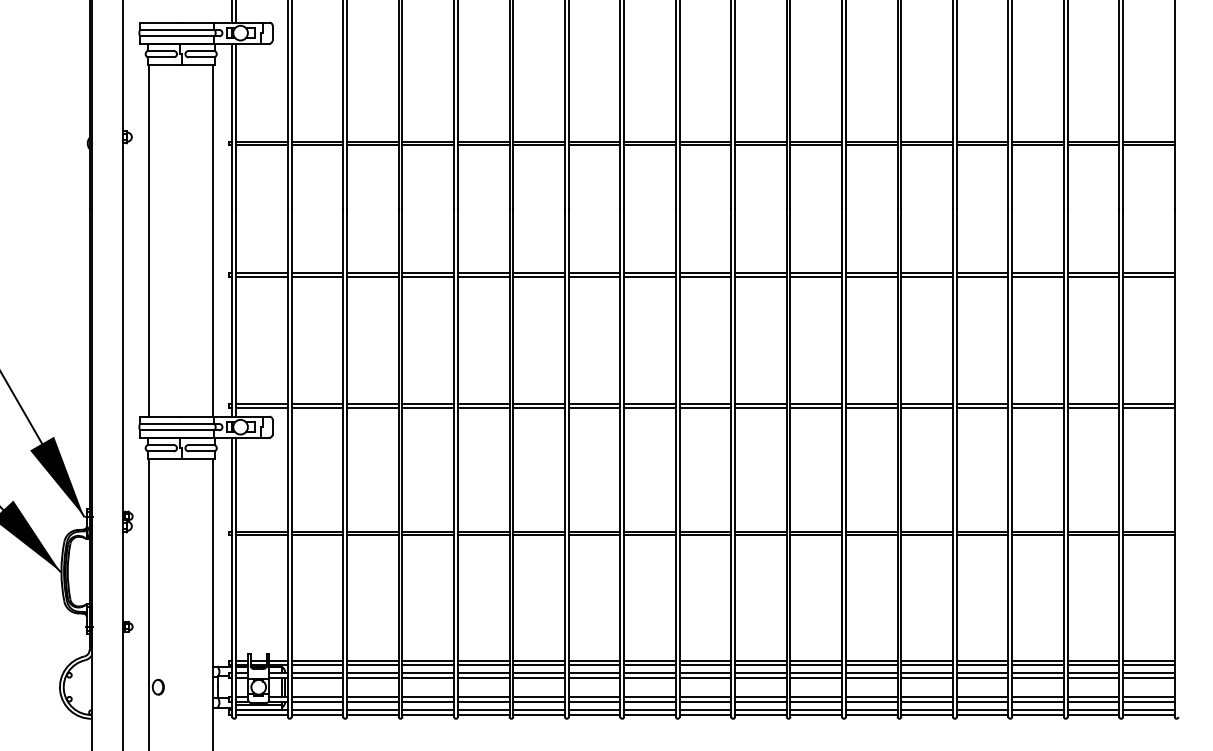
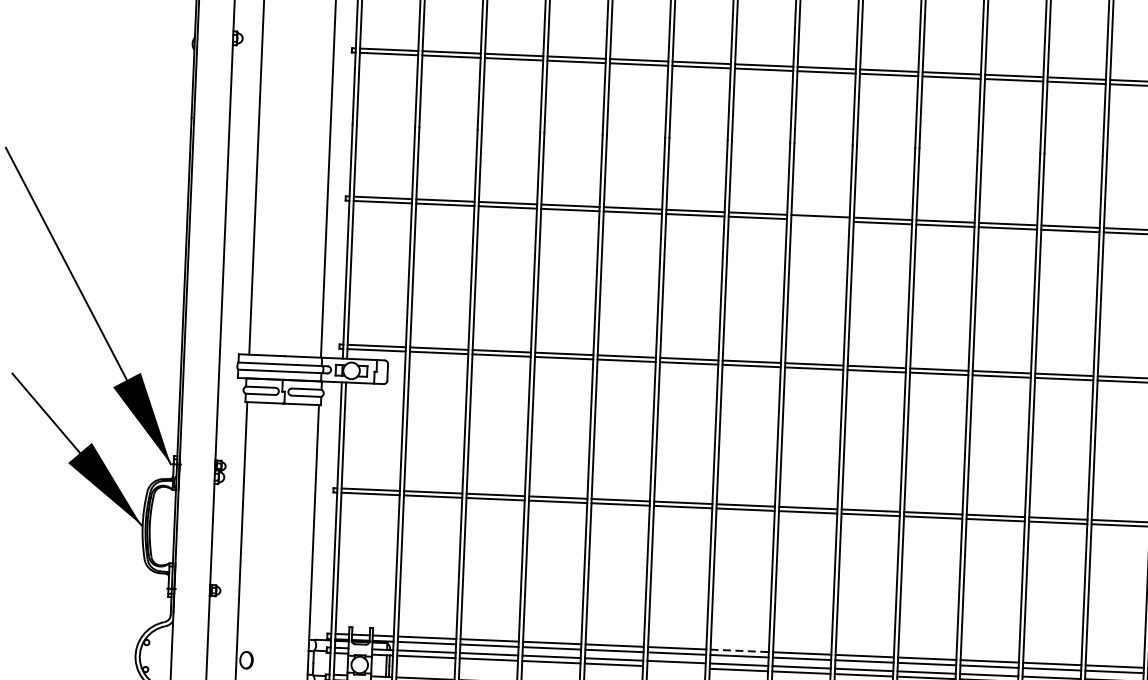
line: (649, 276) -> (819, 220), removed
line: (594, 660) -> (739, 650), solid -> dashed
line: (538, 677) -> (675, 667), removed

